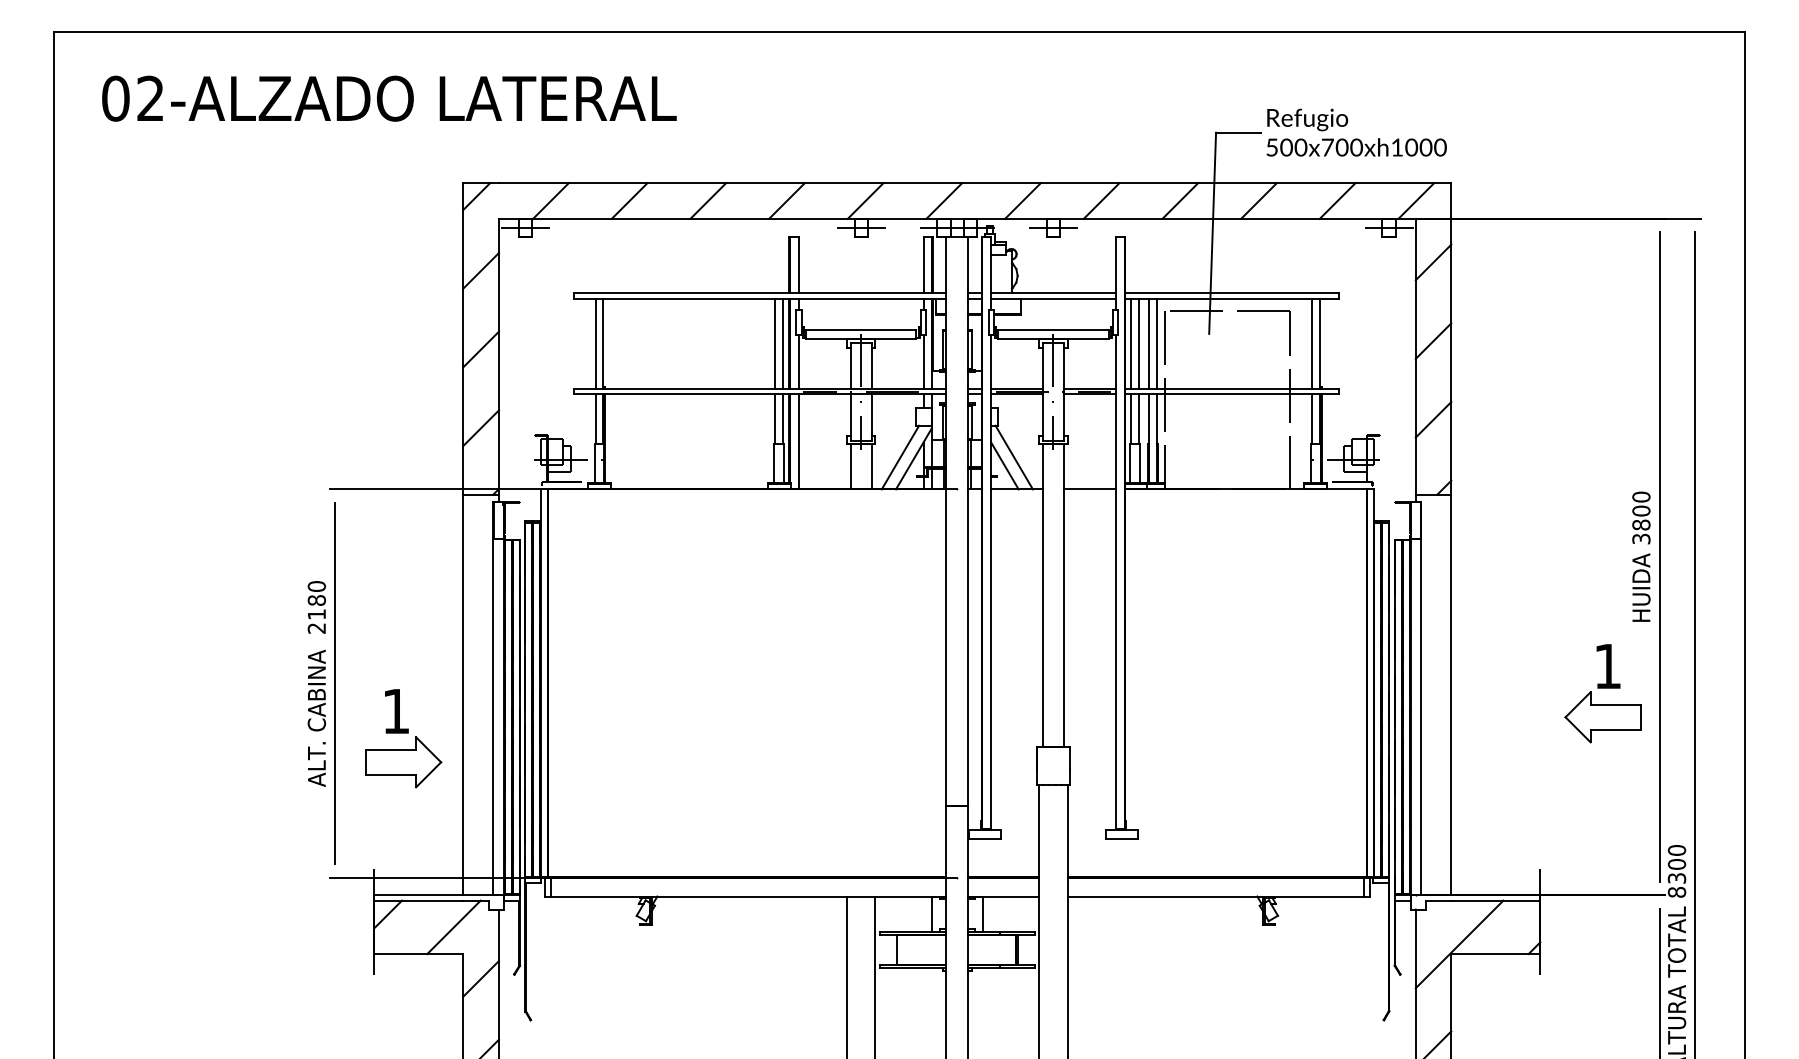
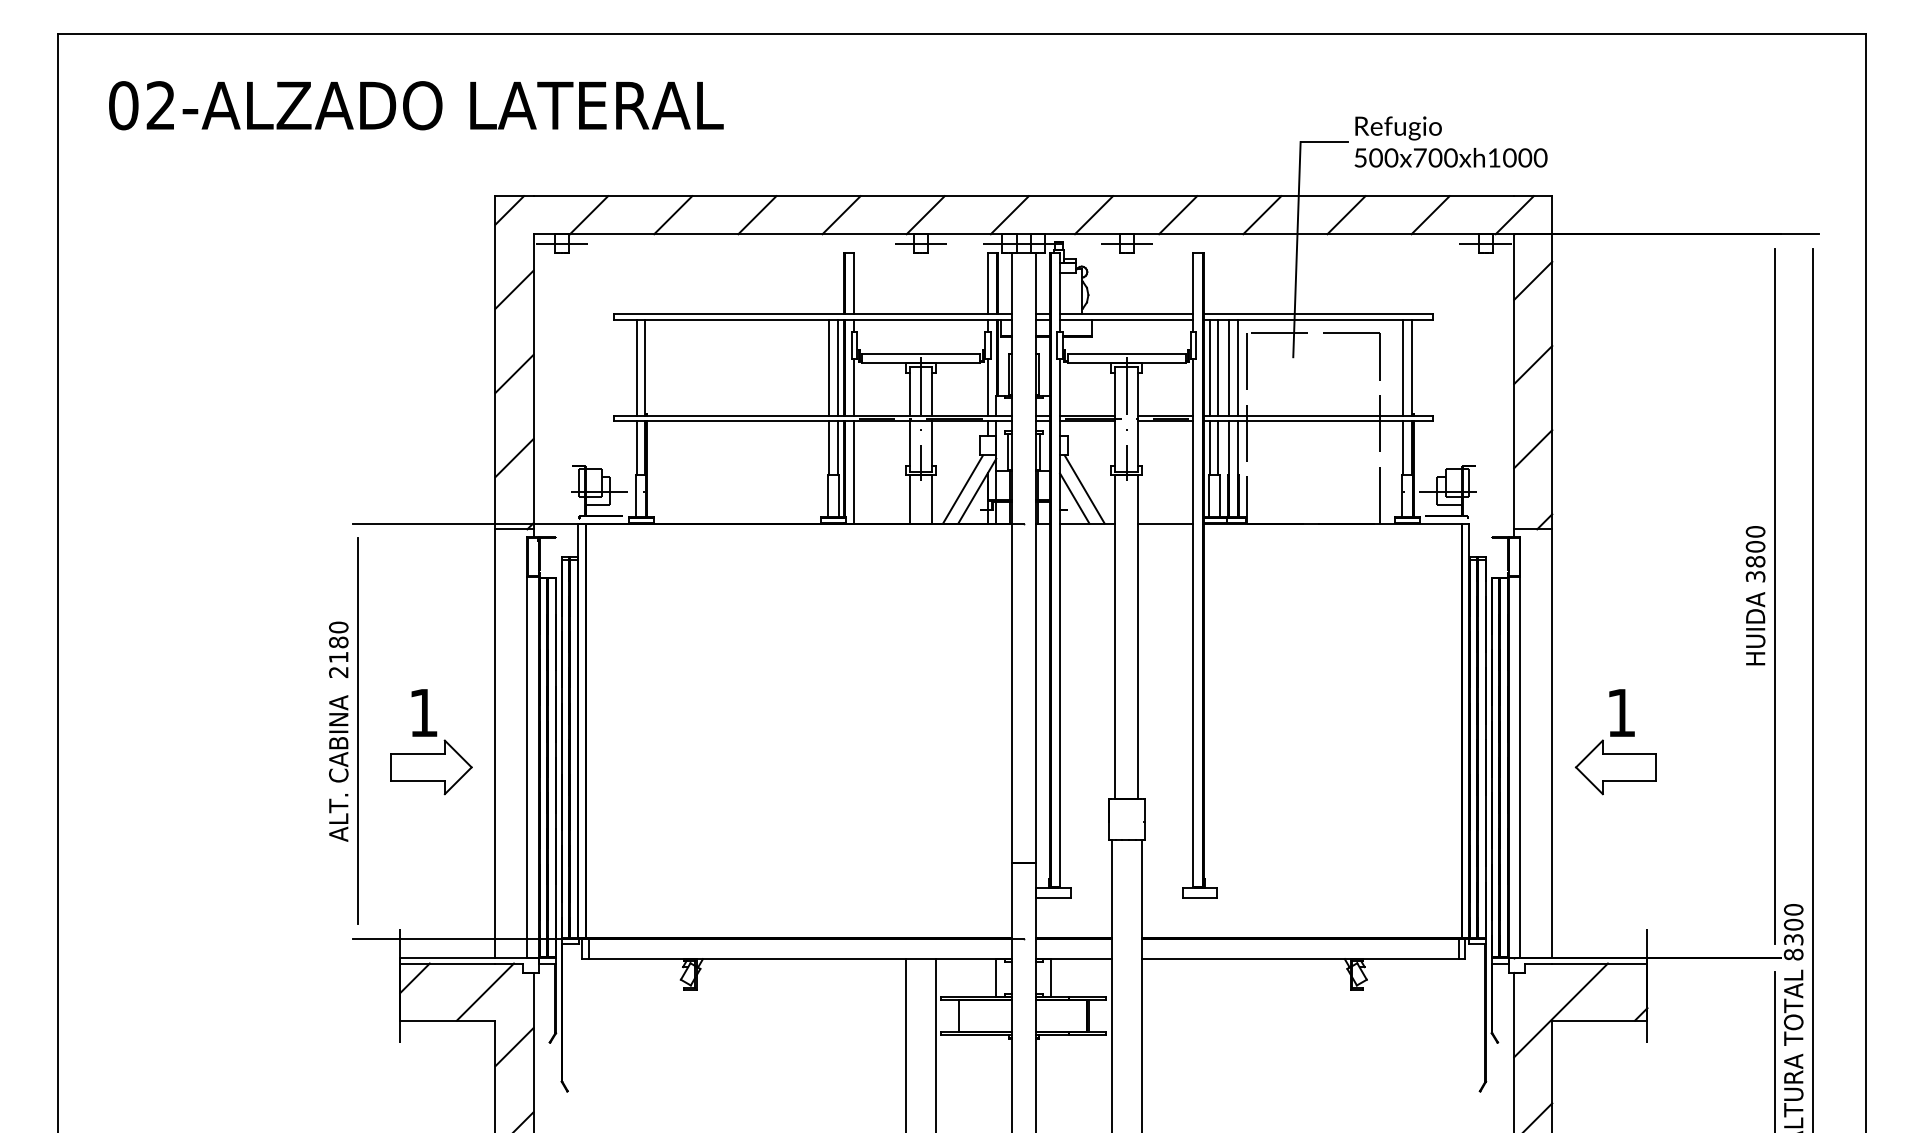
part: (1602, 693) -> (1615, 741), moved
part: (403, 738) -> (431, 741), moved

